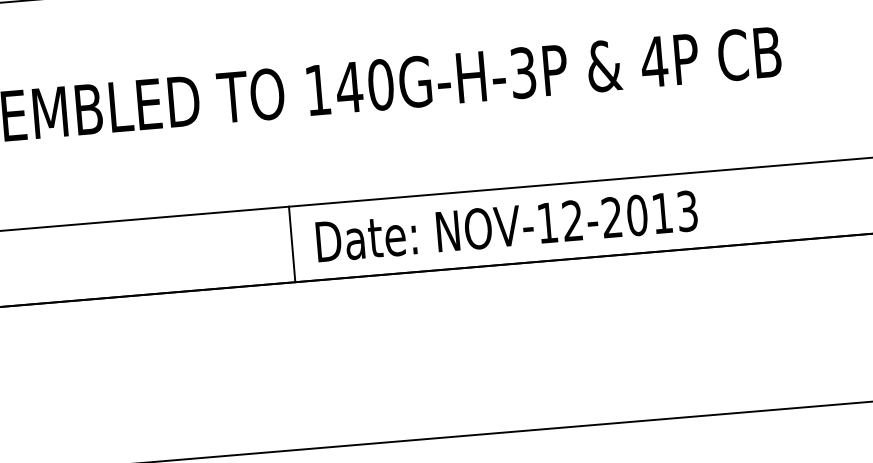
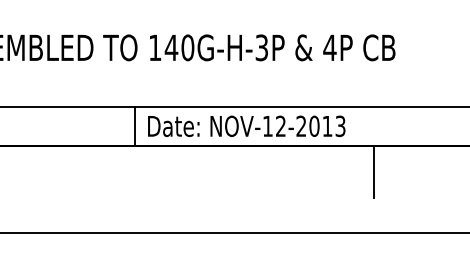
line: (758, 292) -> (373, 171), added

